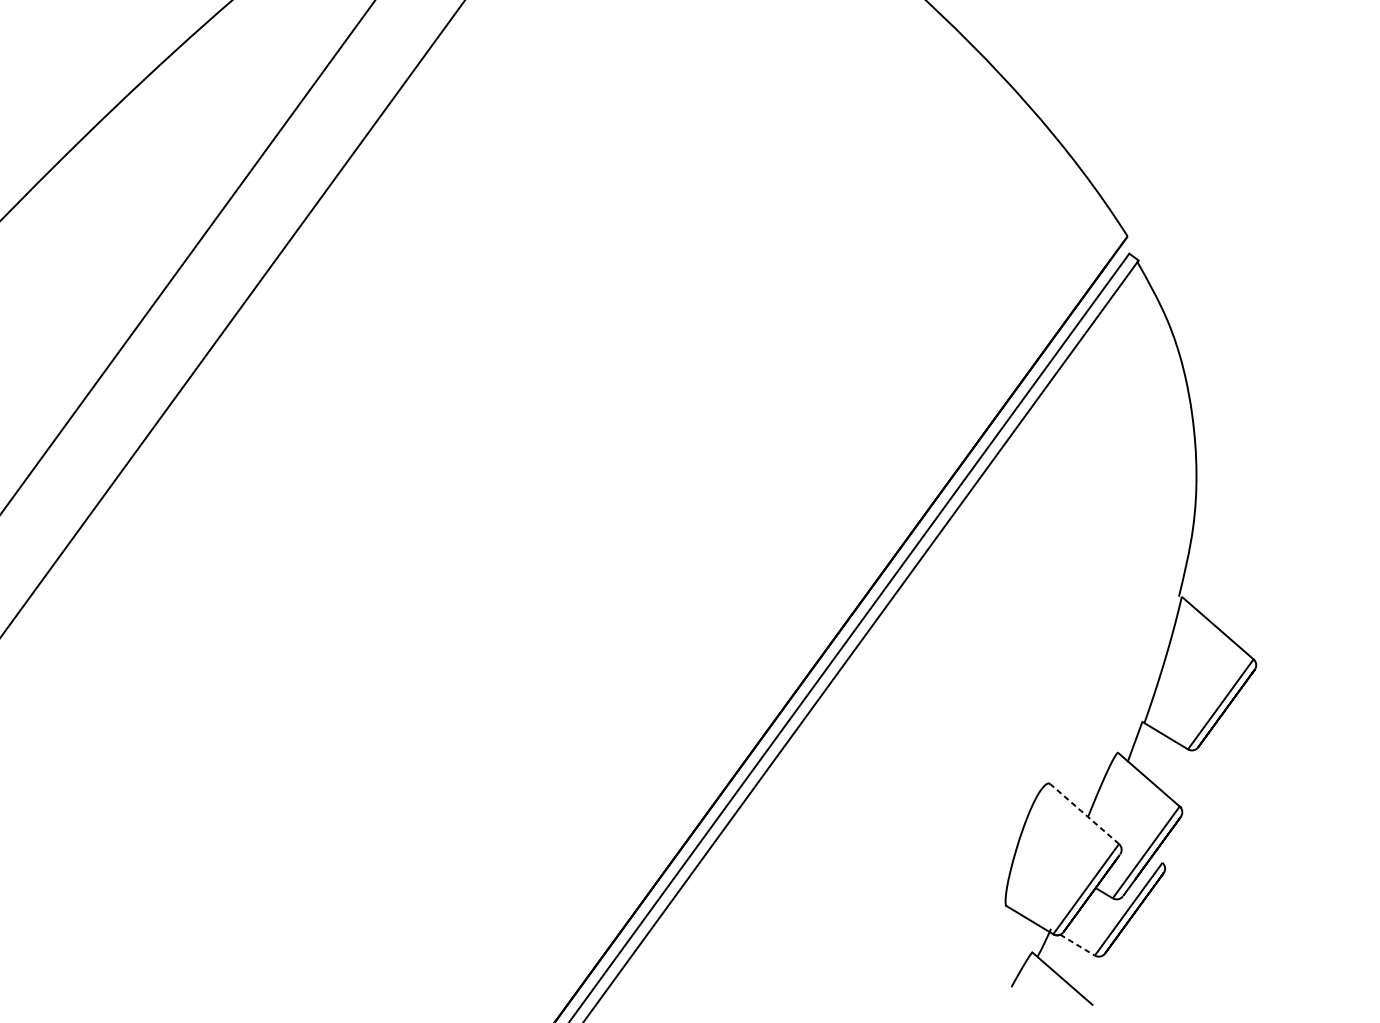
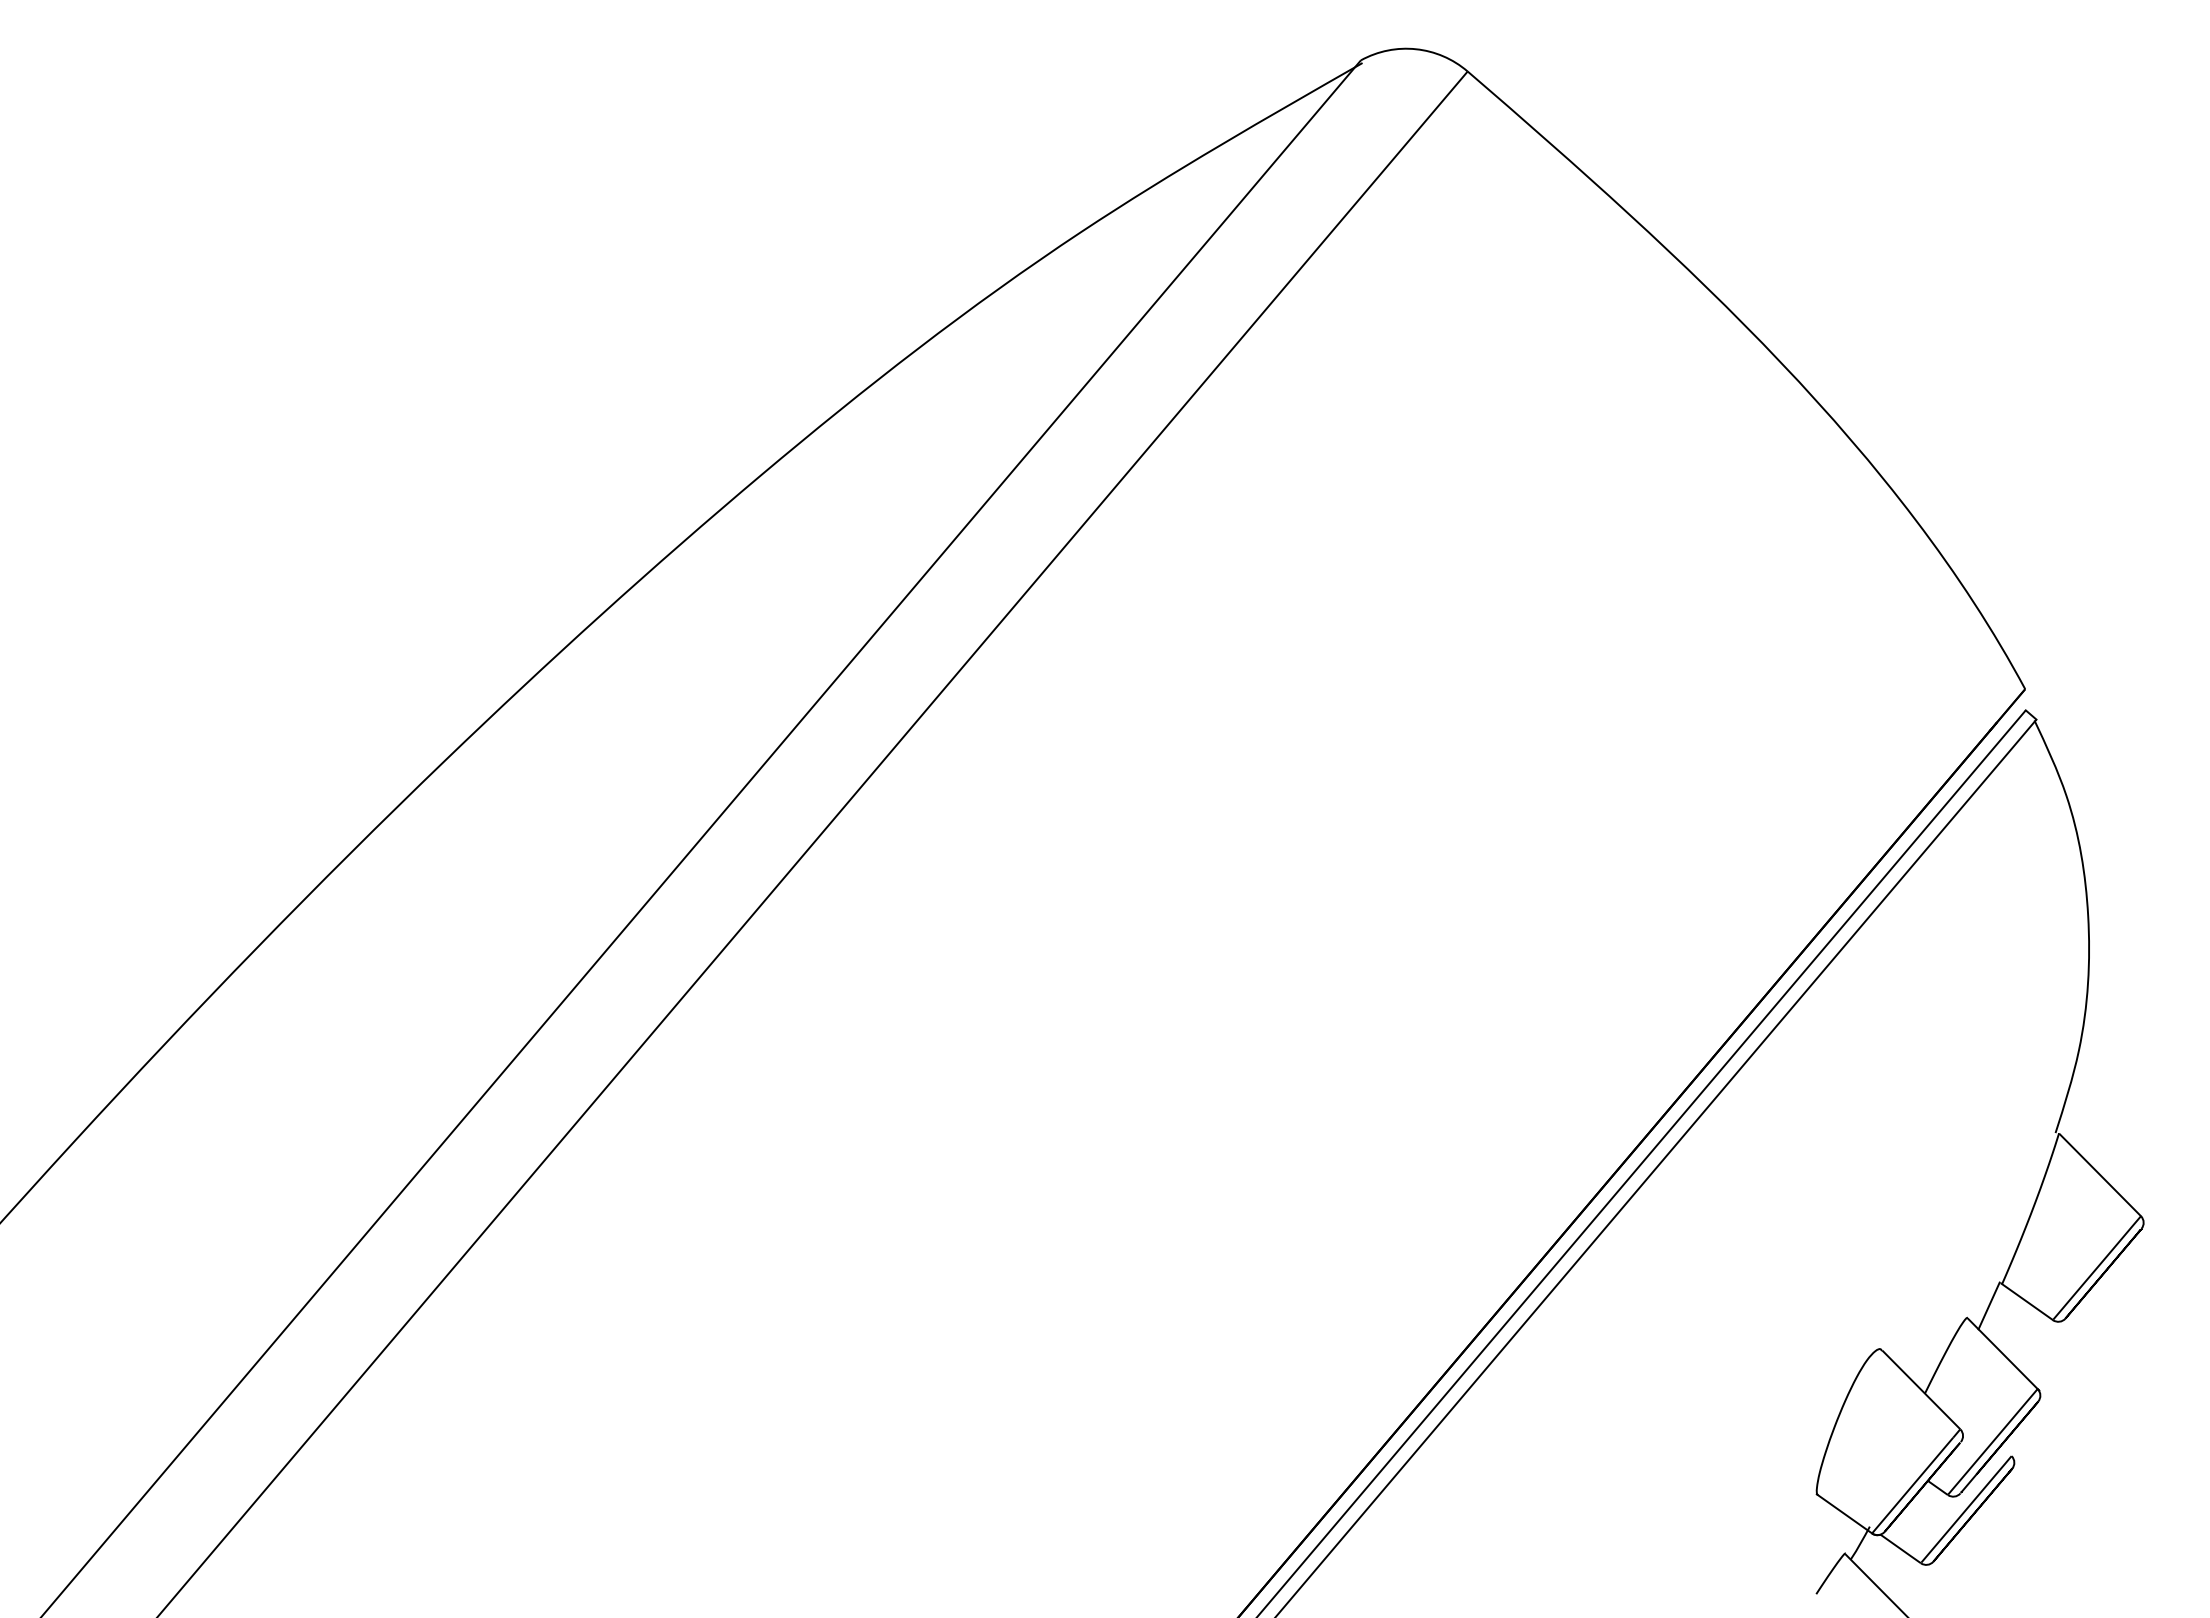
line: (1084, 813) -> (1921, 1389), dashed -> solid
line: (1078, 945) -> (1901, 1549), dashed -> solid

